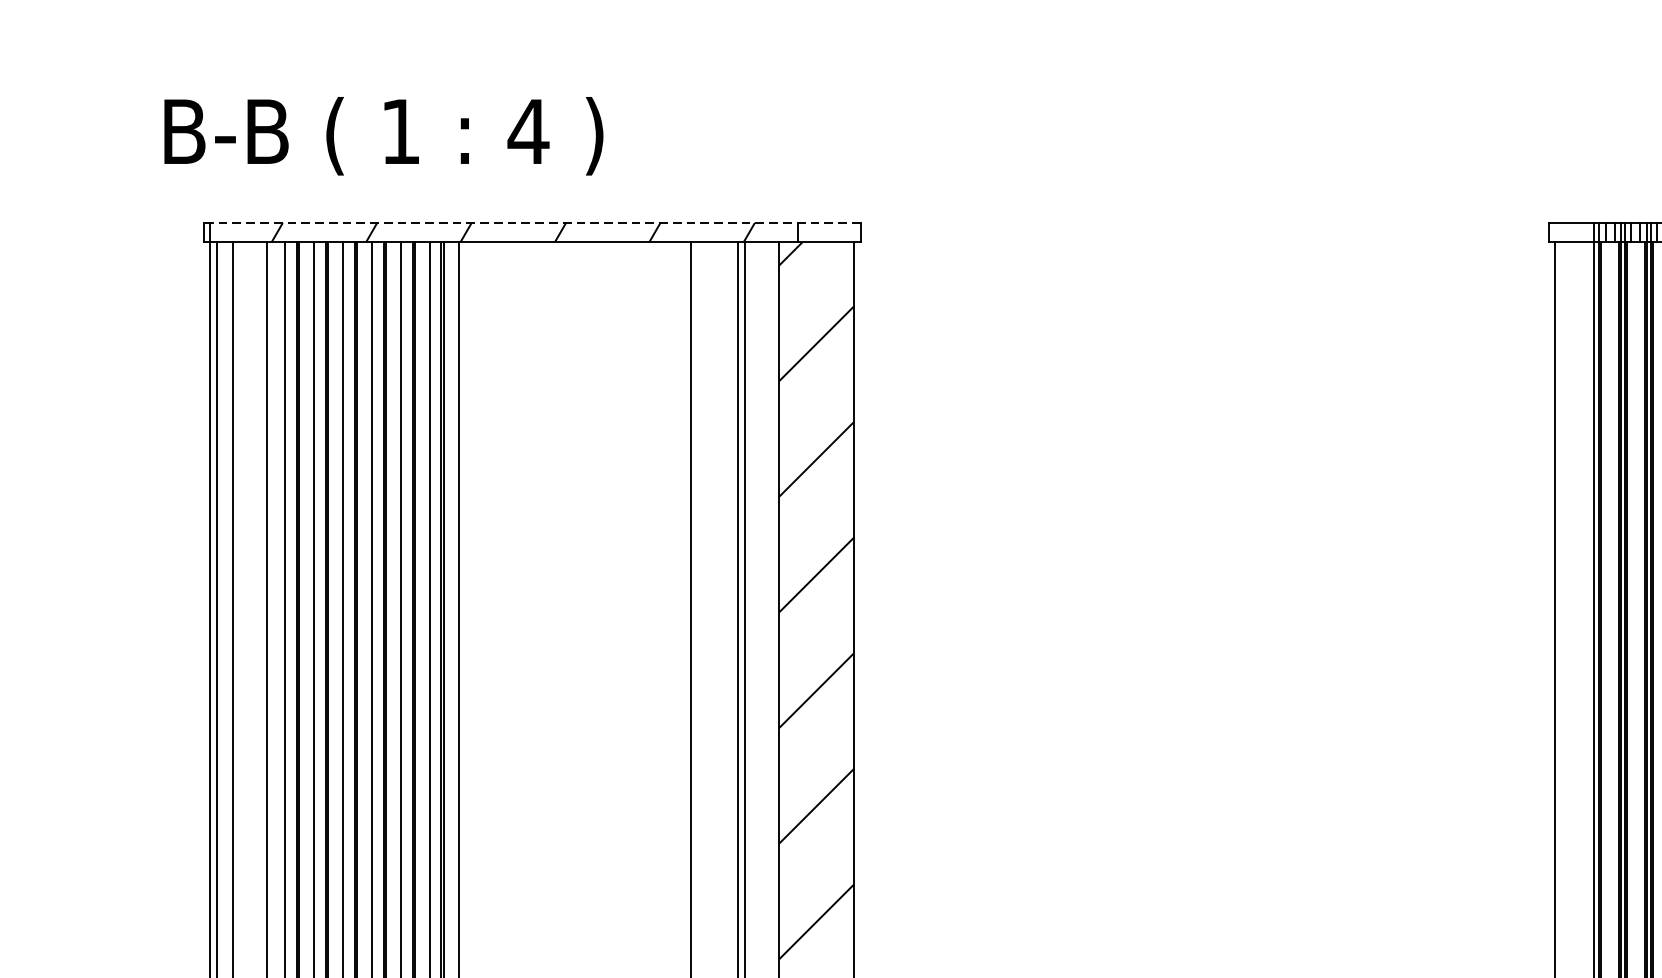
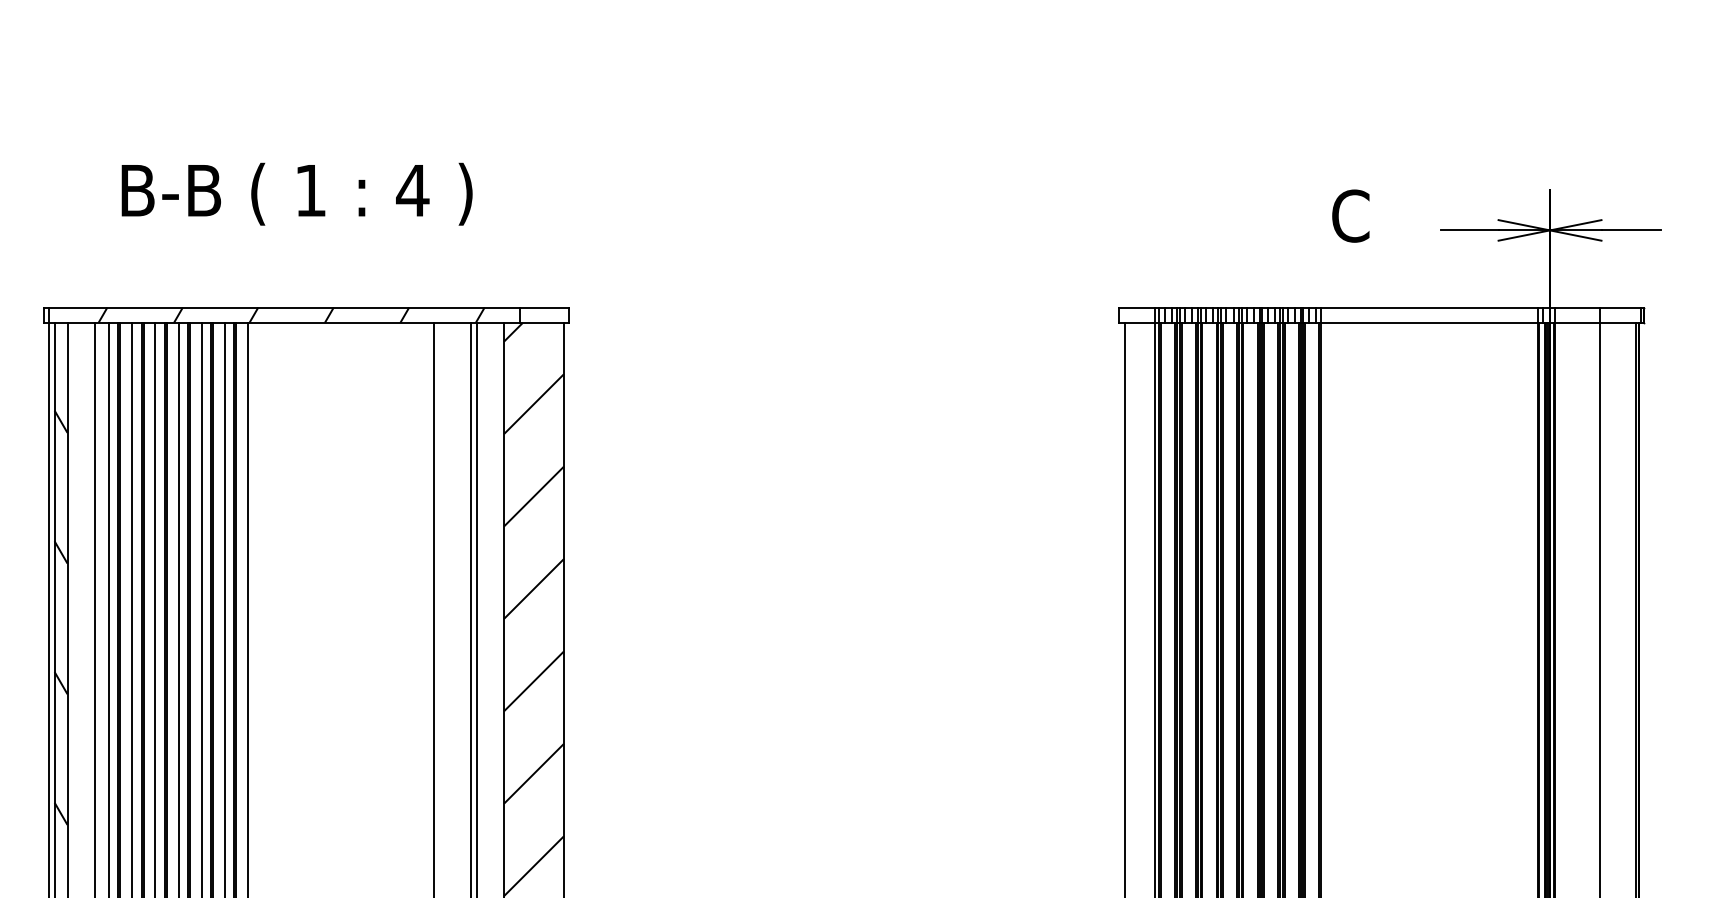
text: (383, 135) -> (296, 193), moved
line: (531, 222) -> (306, 307), dashed -> solid
hatch: (224, 610) -> (60, 617), added

